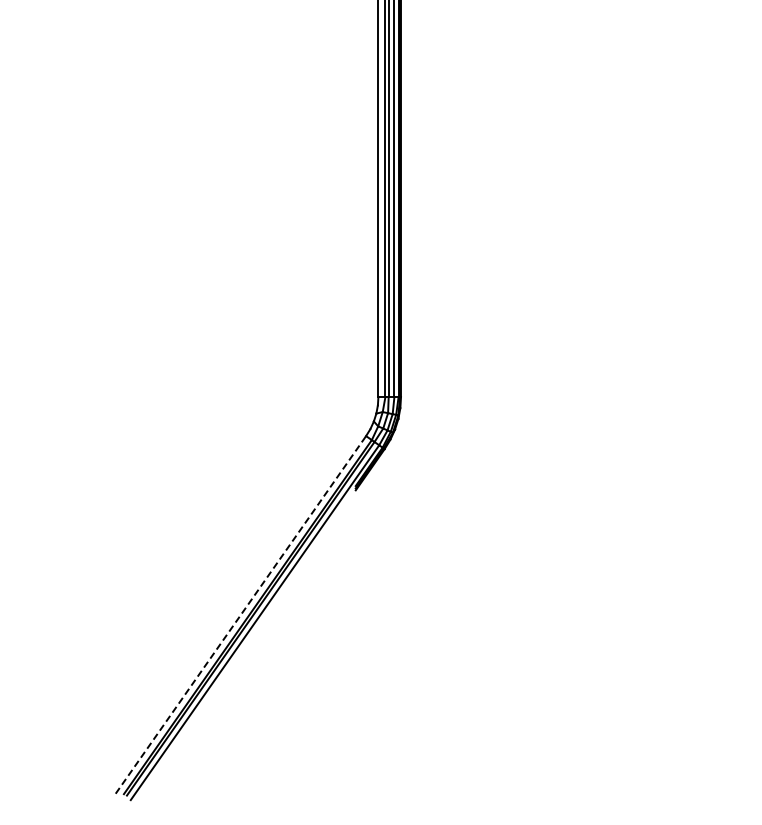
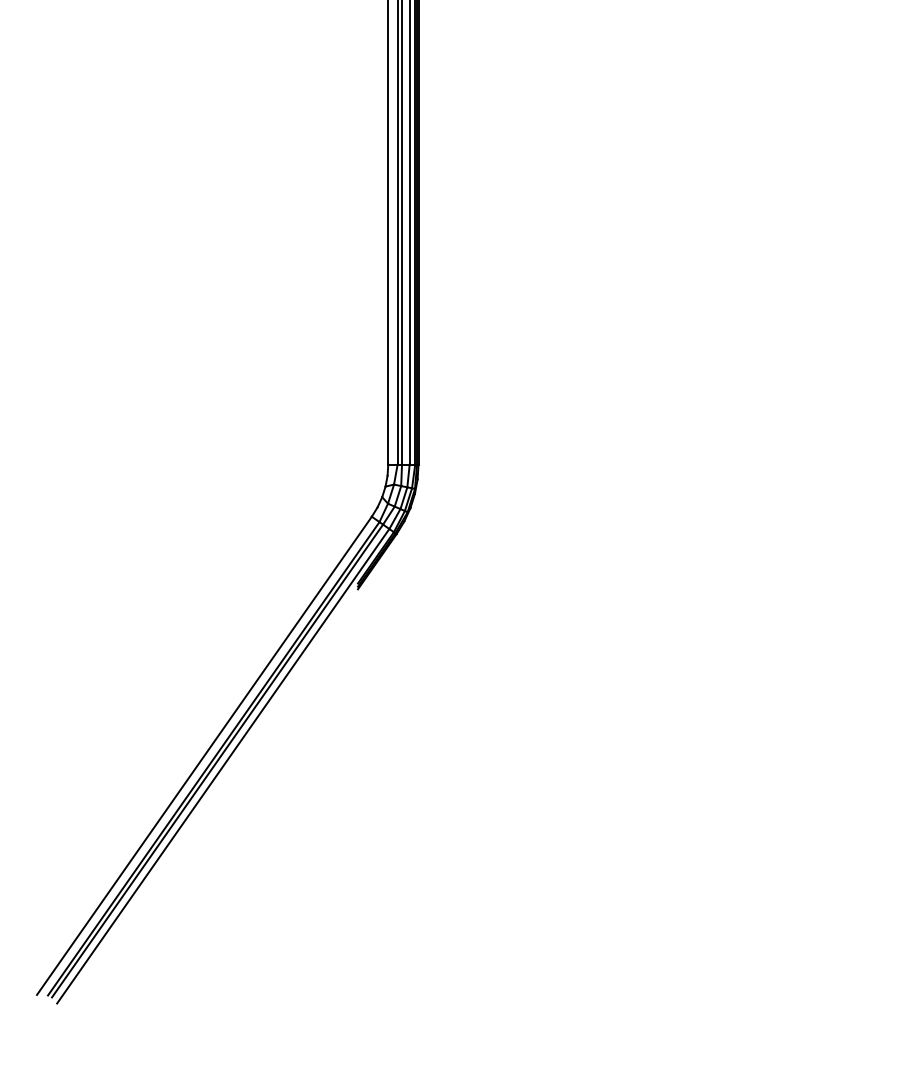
line: (241, 614) -> (205, 755), dashed -> solid

